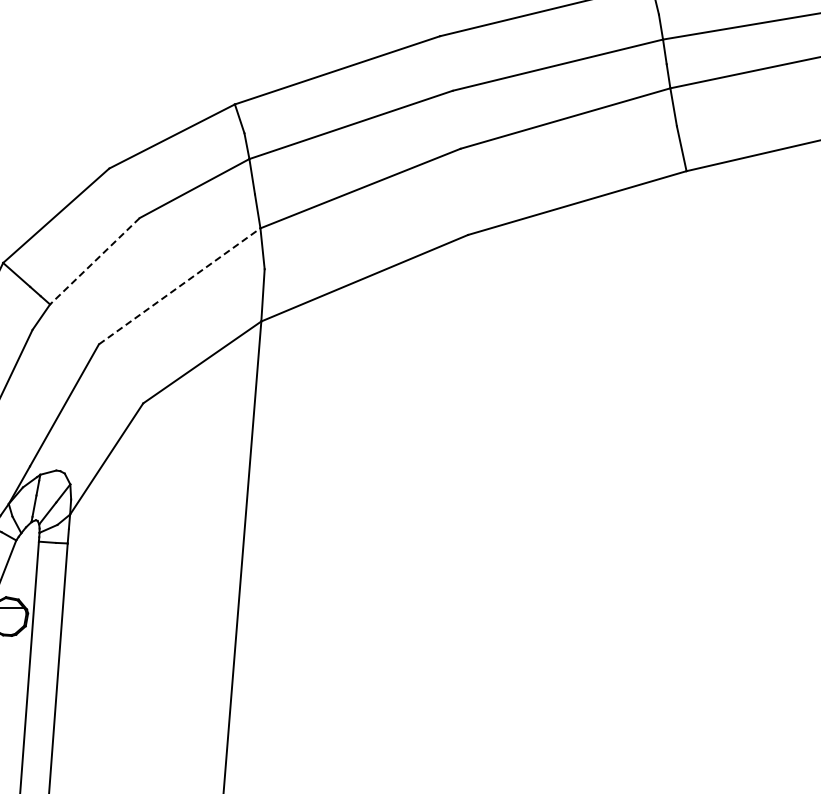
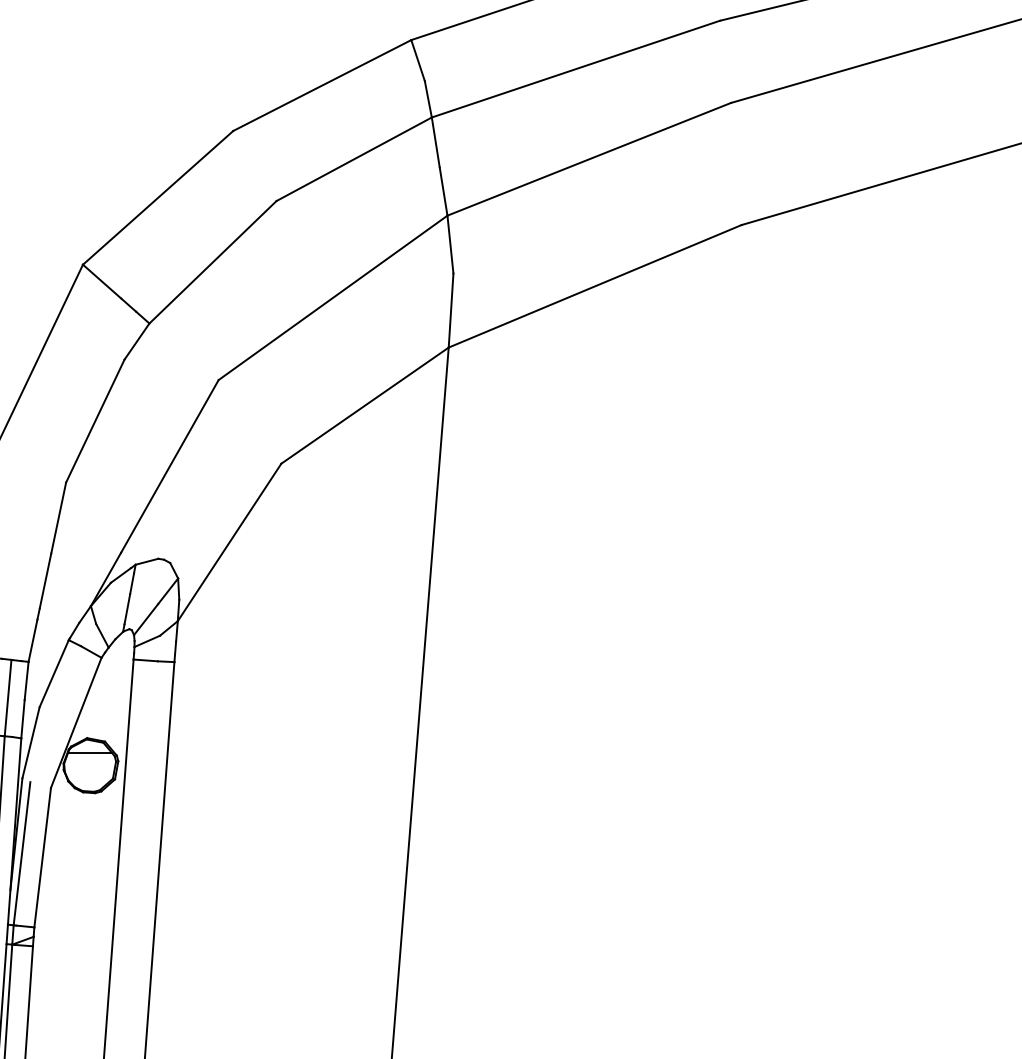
line: (94, 261) -> (212, 262), dashed -> solid
line: (180, 286) -> (334, 298), dashed -> solid

